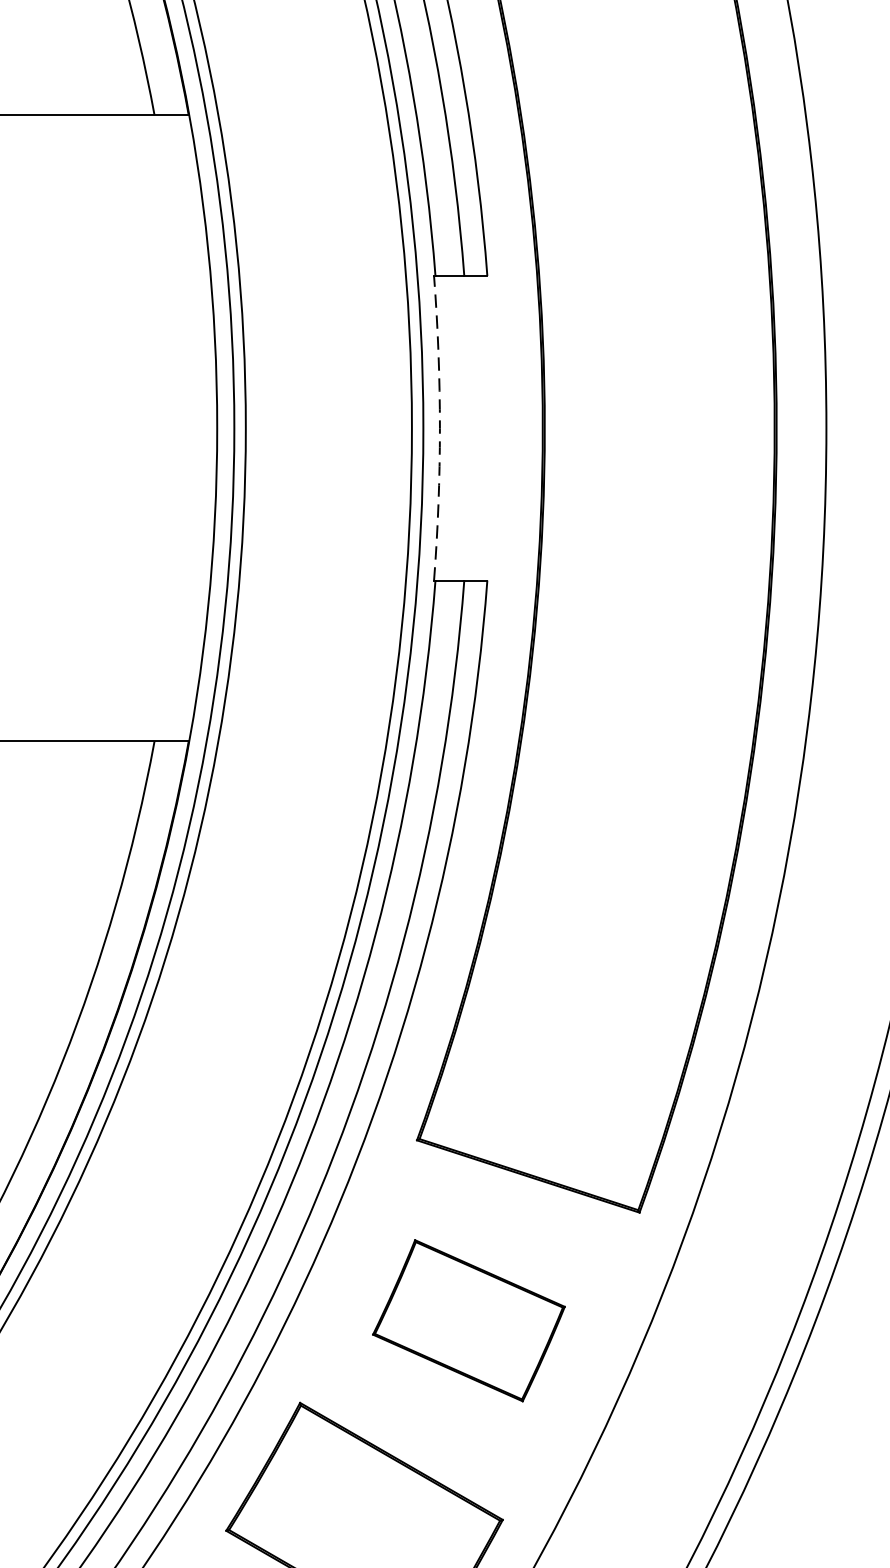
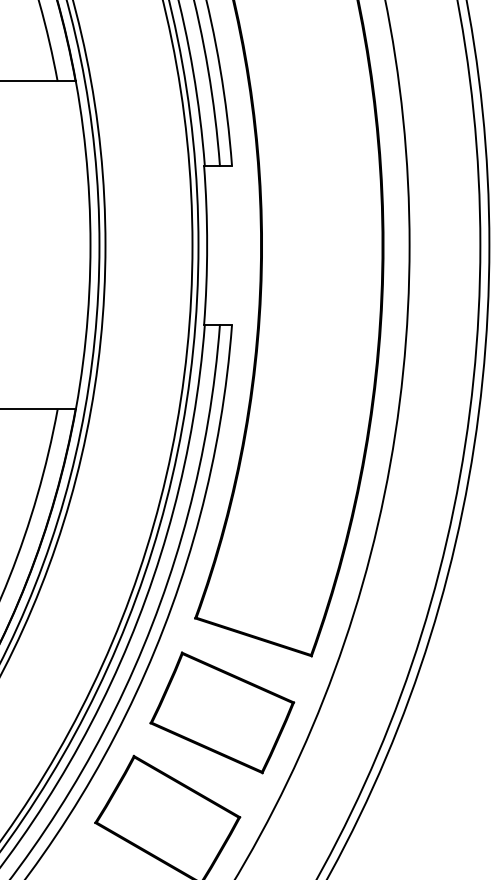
arc: (440, 428) -> (207, 245), dashed -> solid
part: (469, 1319) -> (222, 712), size x1.43

